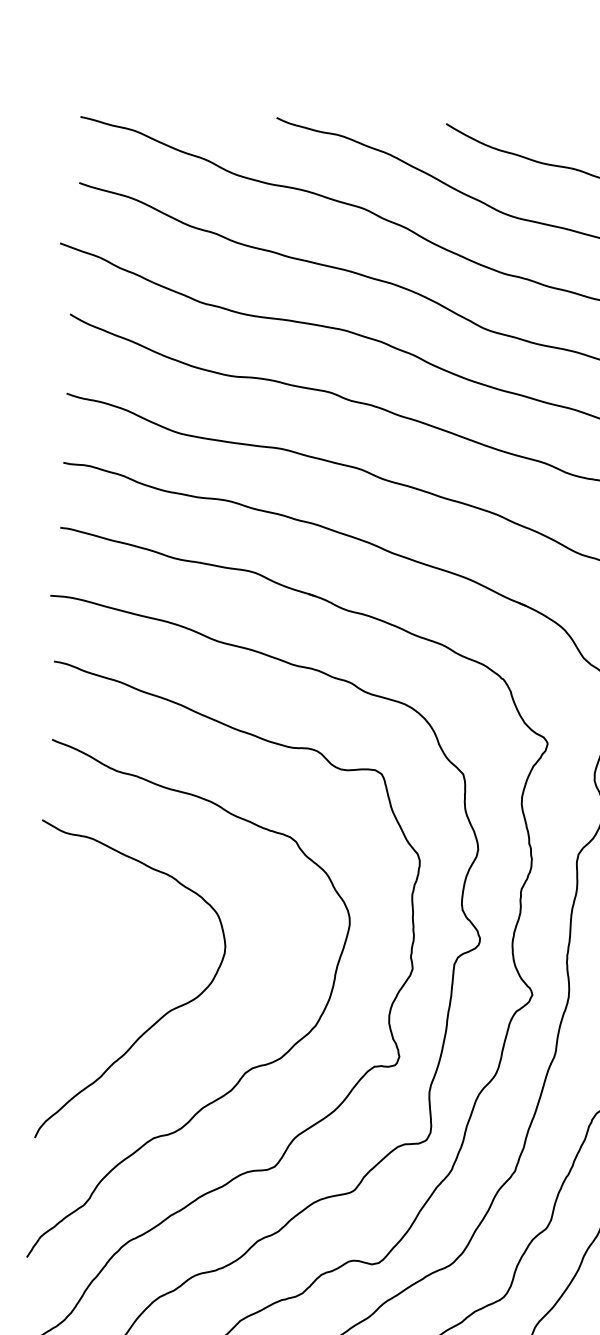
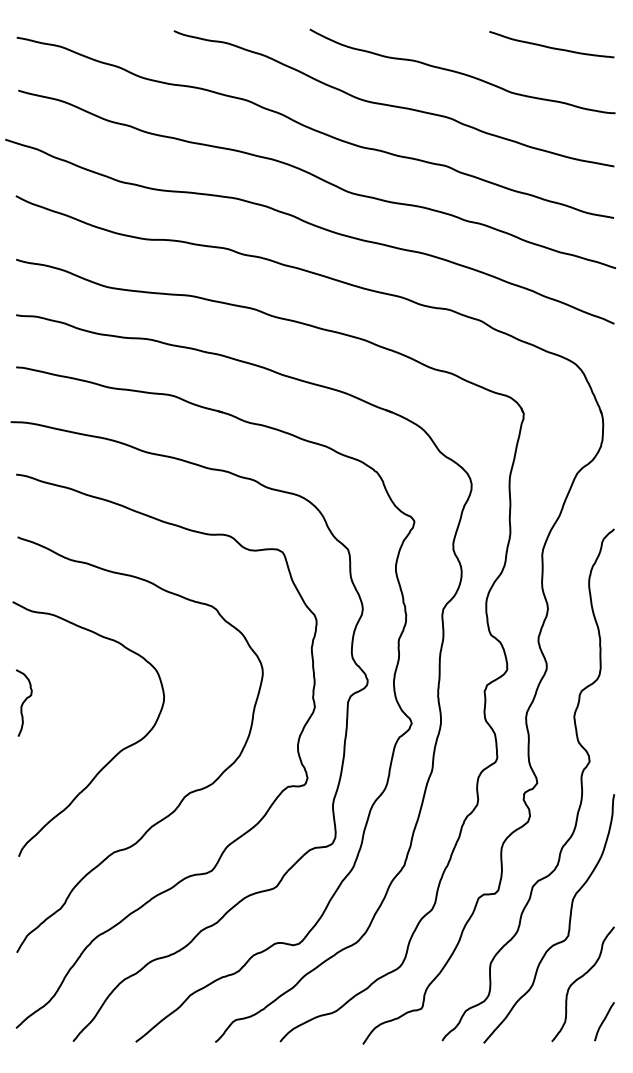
curve: (51, 946) -> (24, 702), added

